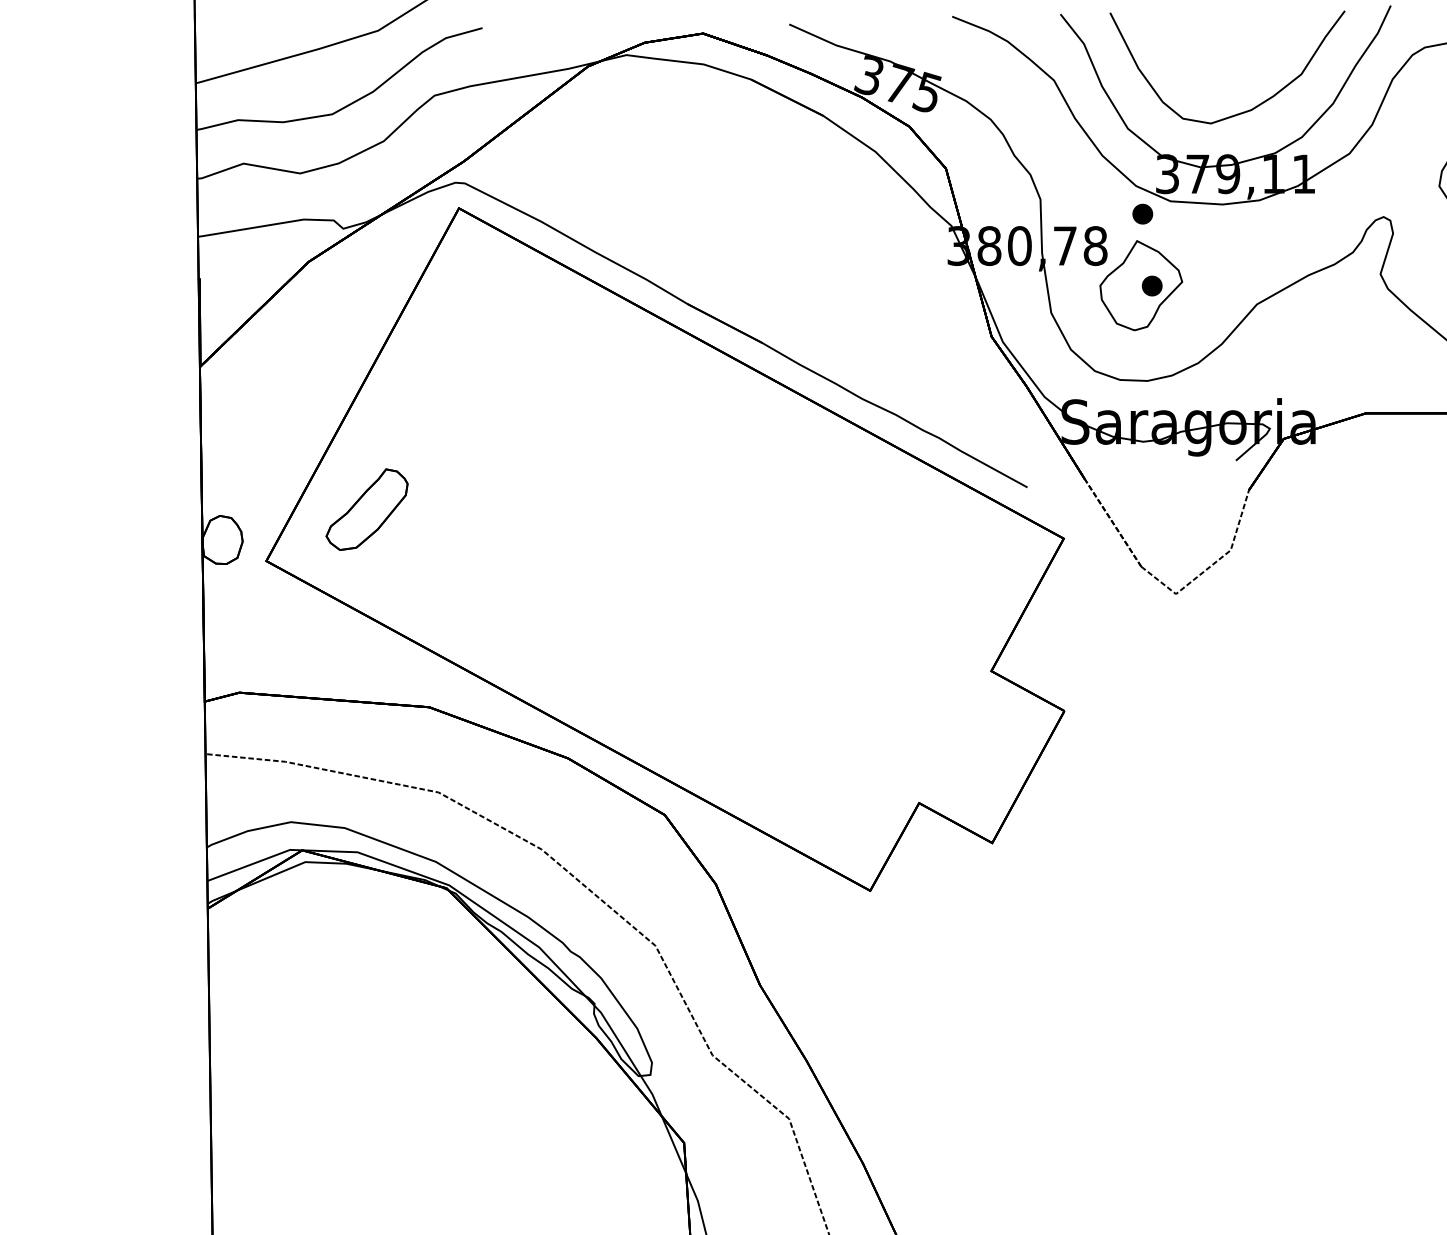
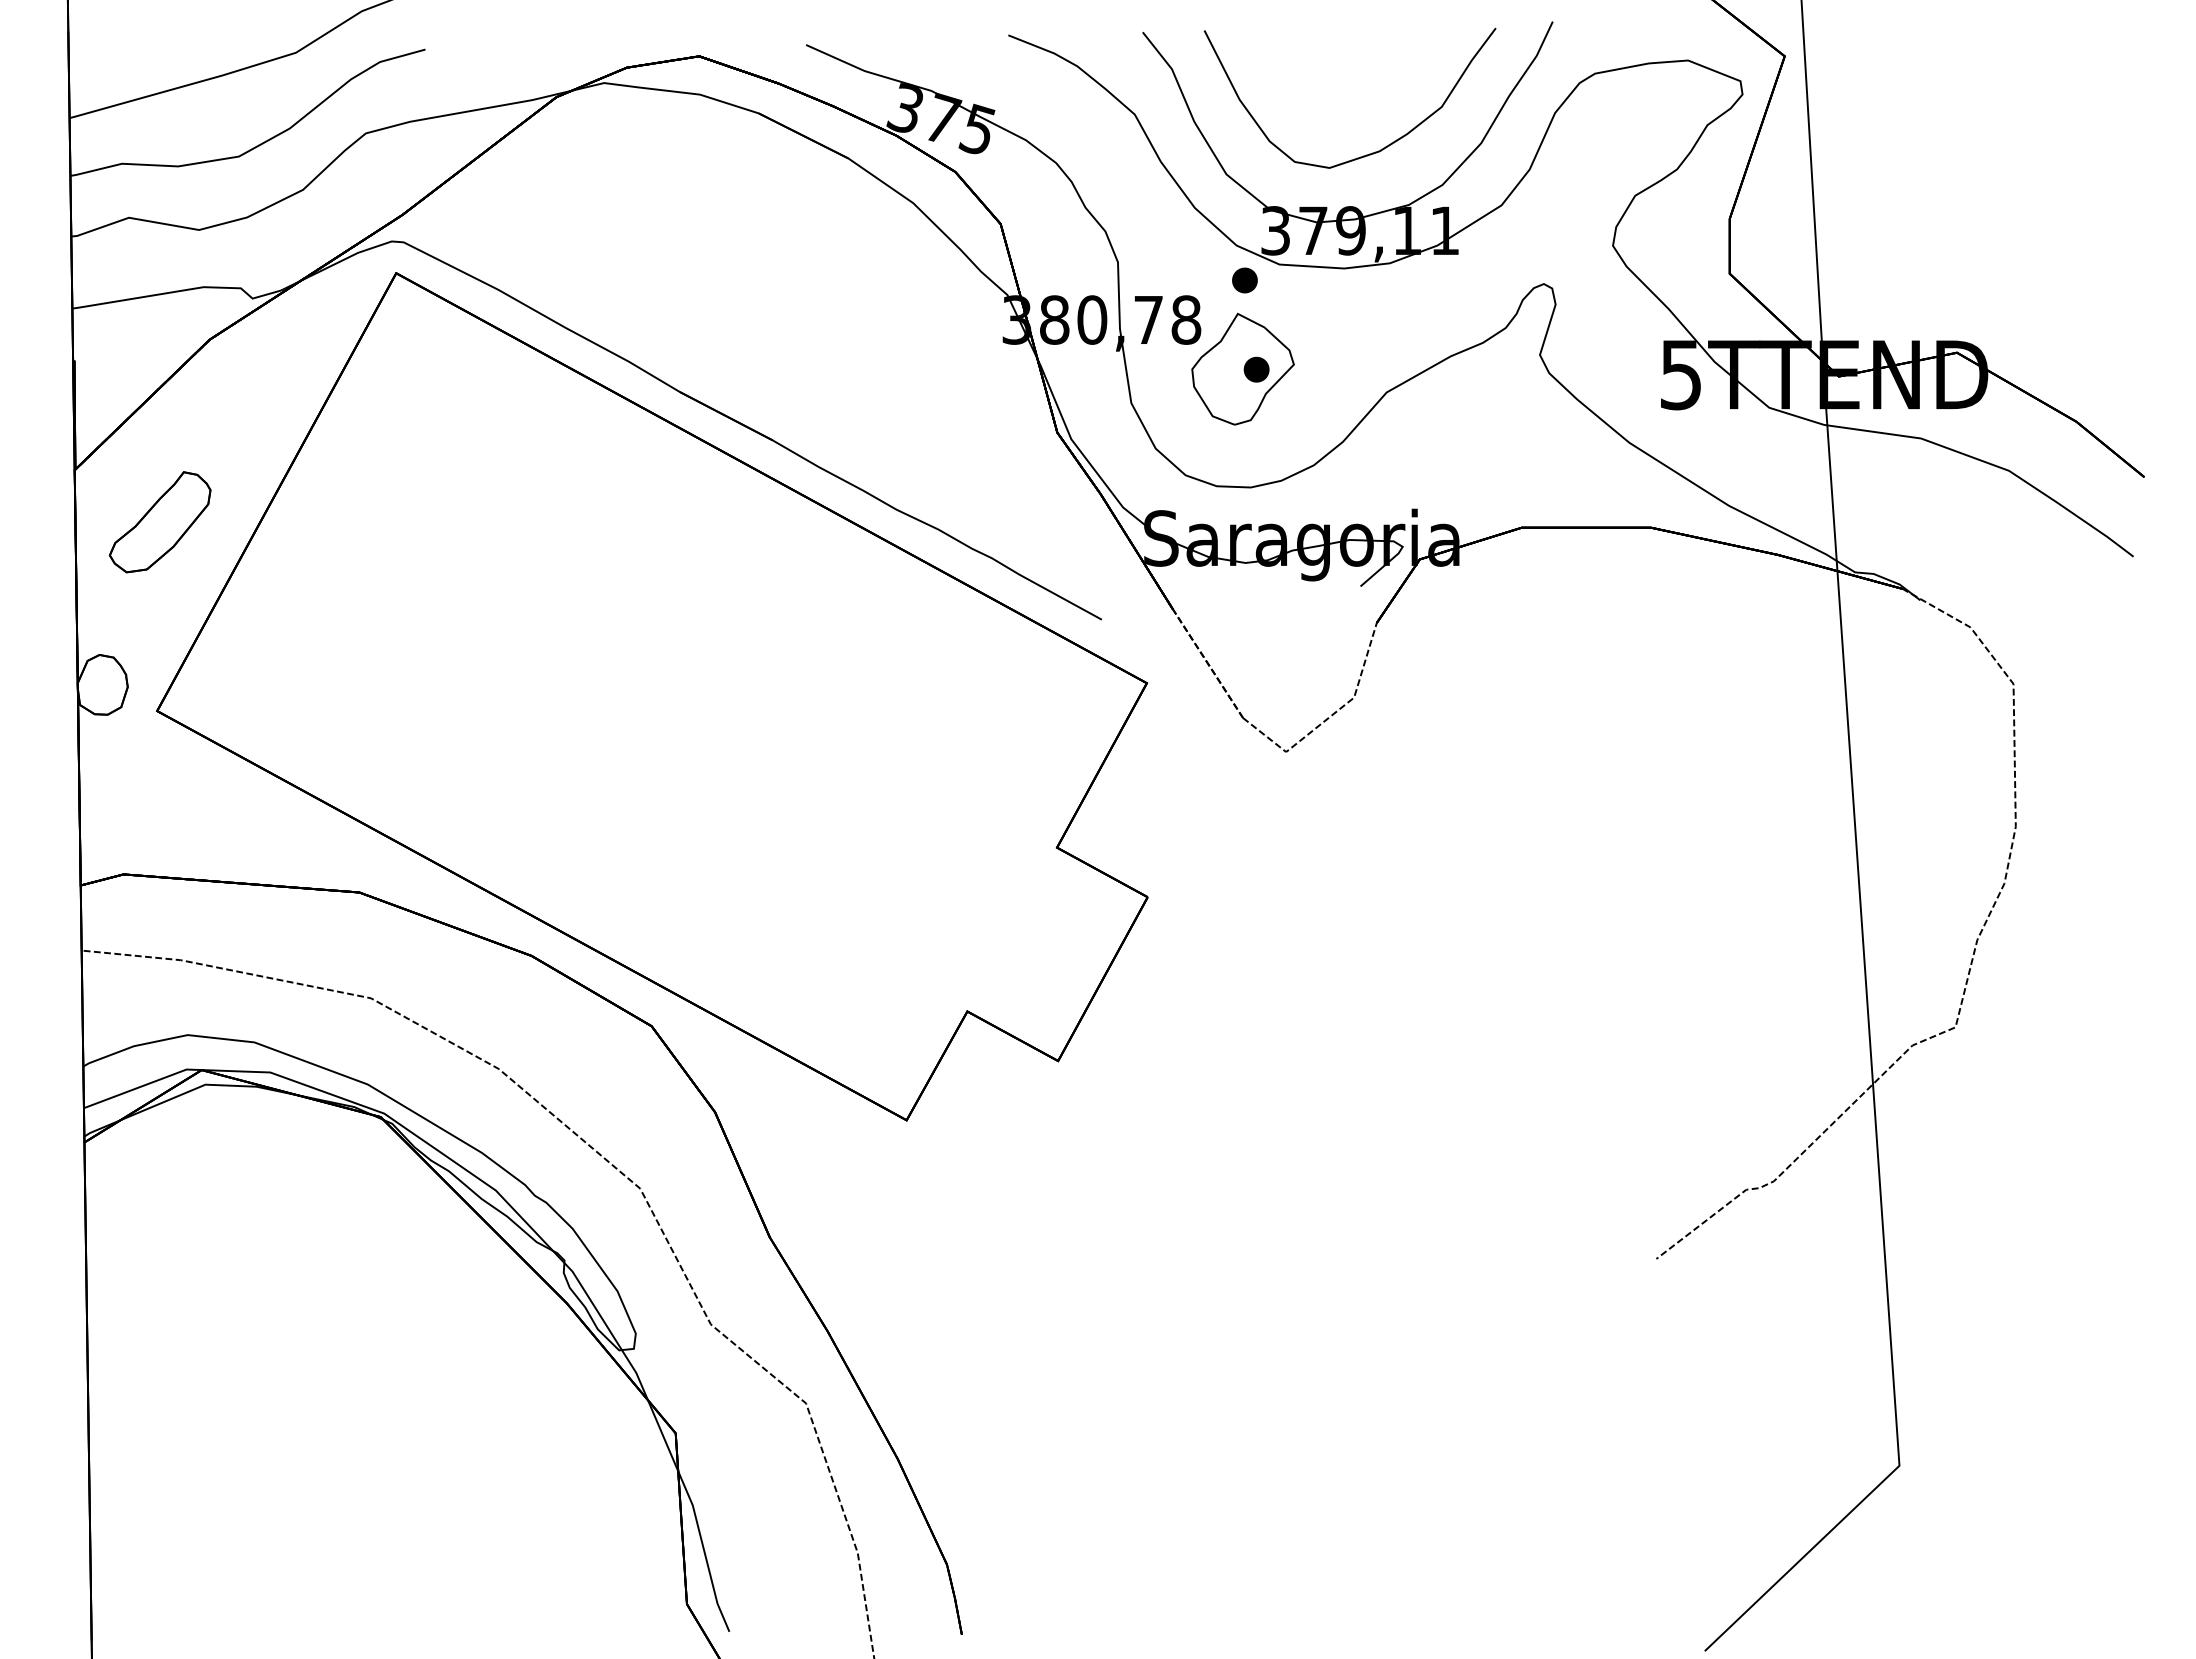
part: (366, 509) -> (159, 522), moved

